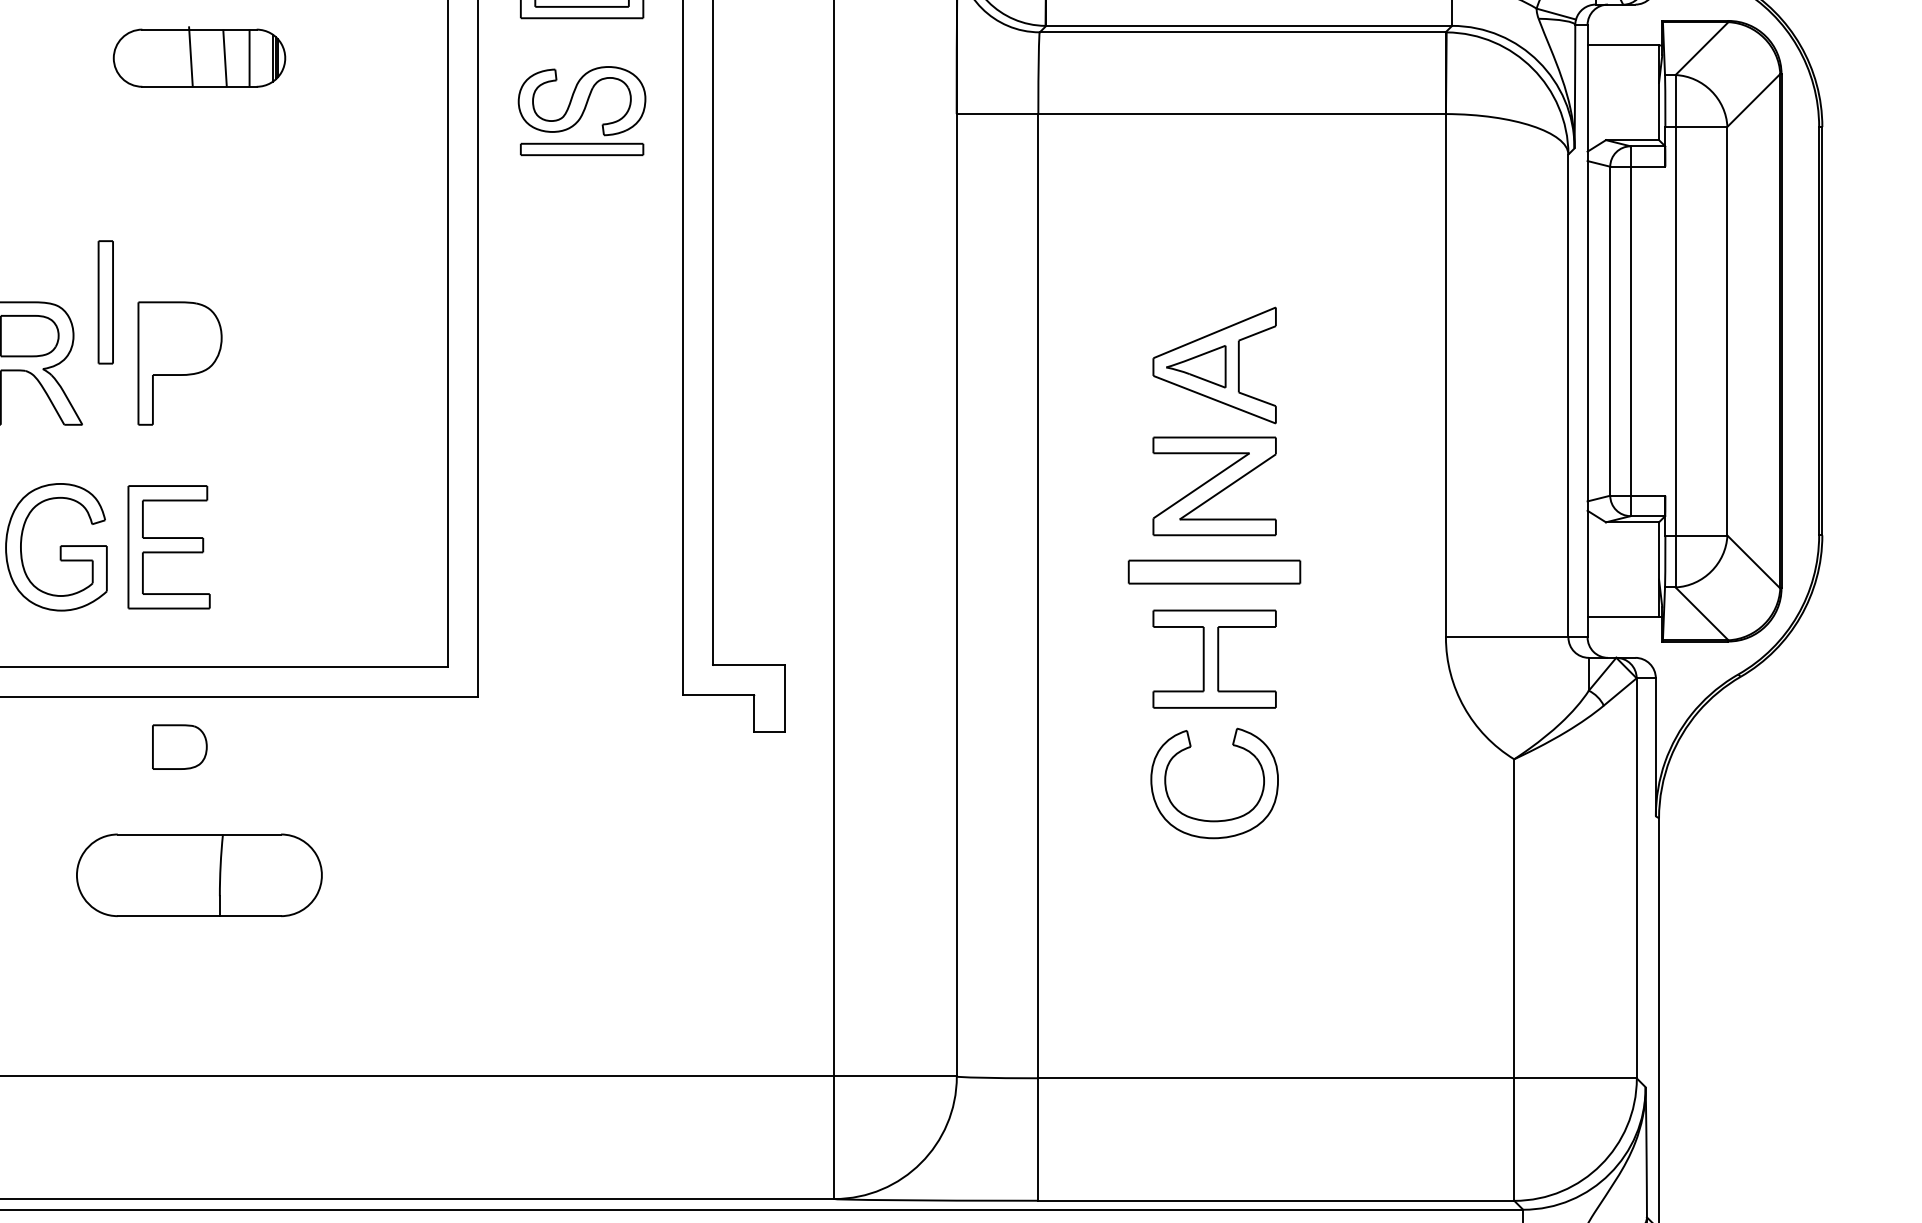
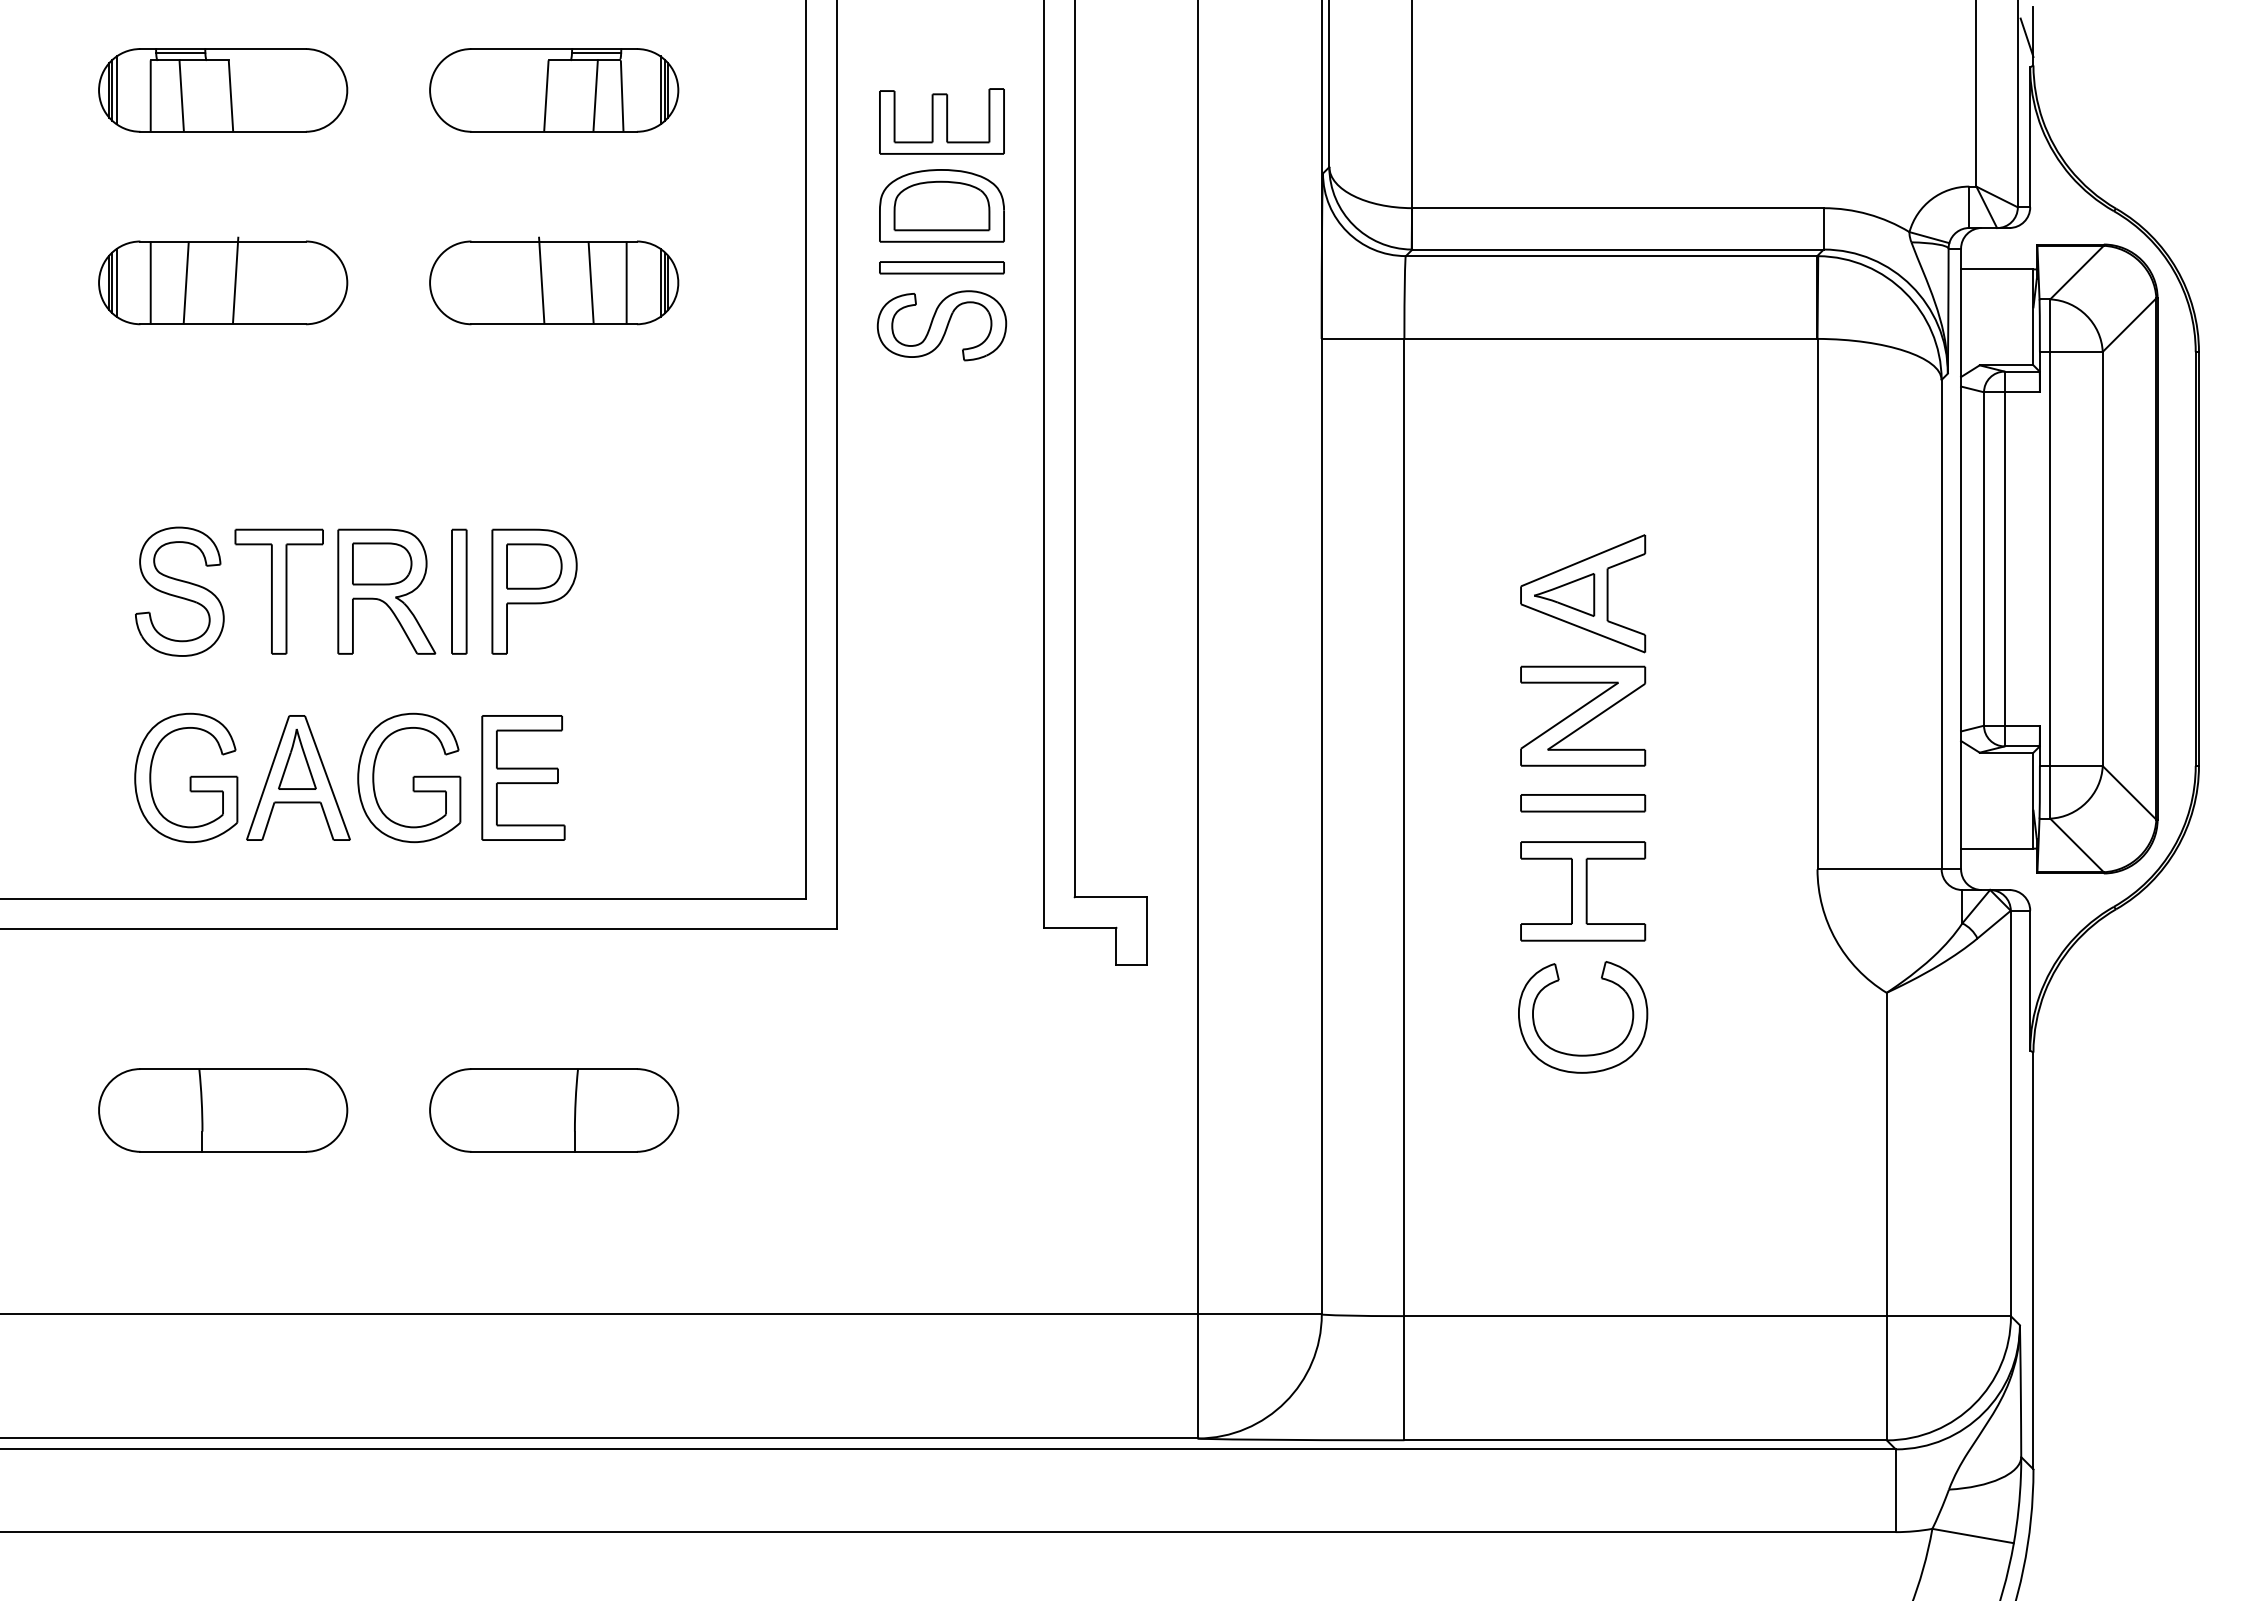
part: (199, 56) -> (554, 280), size x1.43
part: (581, 149) -> (941, 267), moved
part: (106, 302) -> (459, 591), moved
part: (1215, 572) -> (1583, 803), size x0.71
part: (180, 747) -> (534, 566), moved

